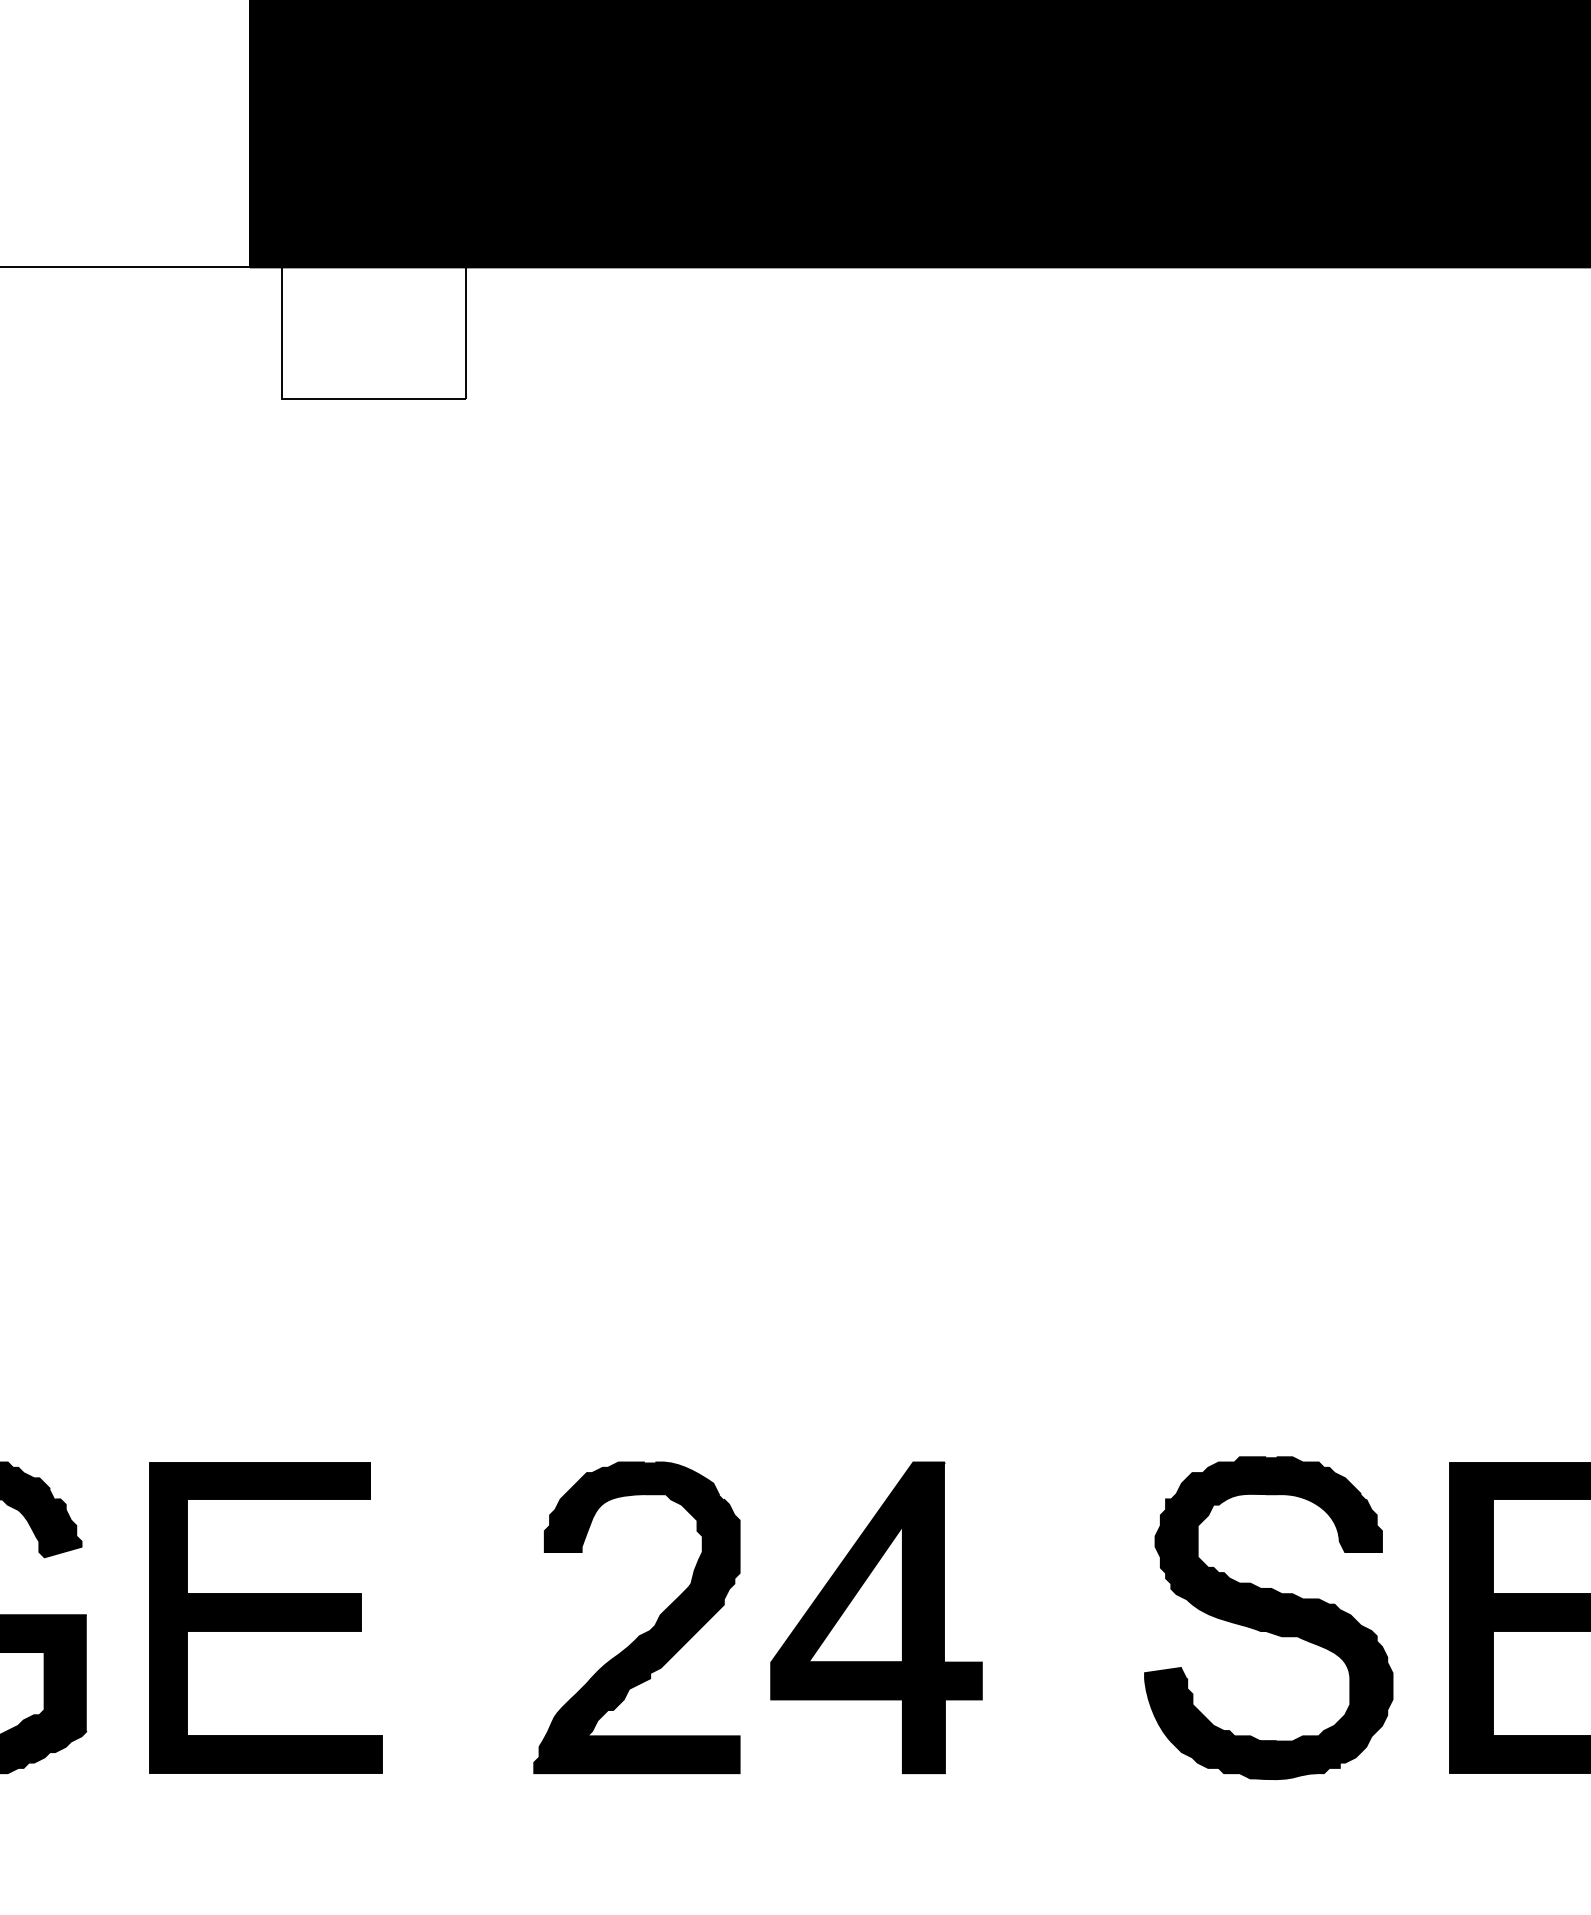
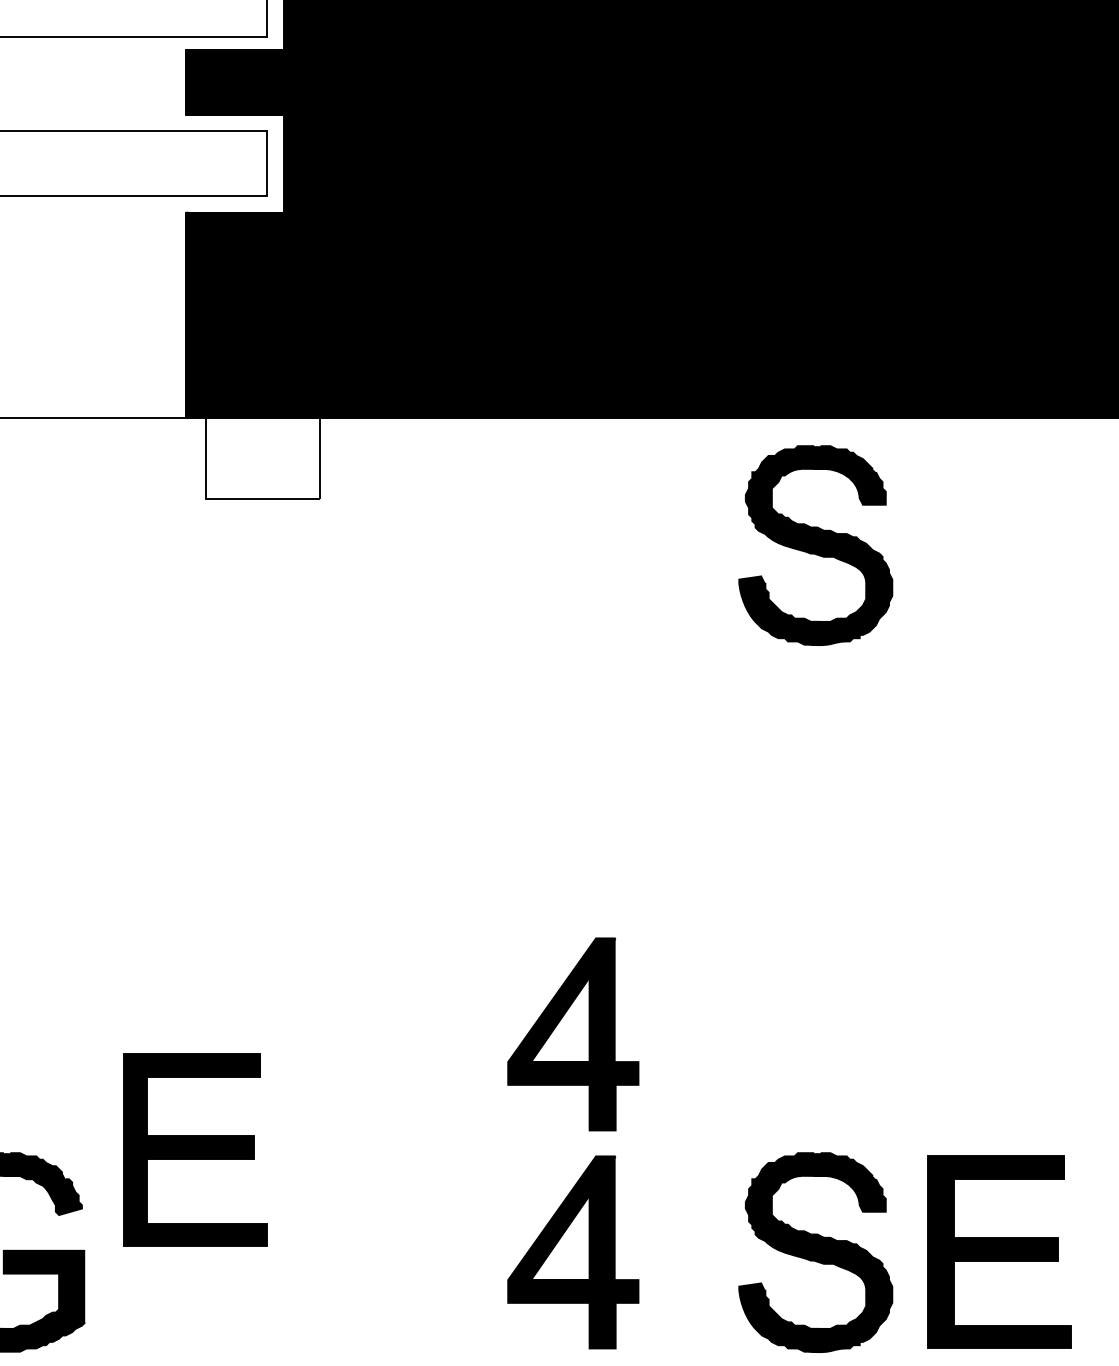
part: (1268, 474) -> (815, 545), added
part: (876, 1265) -> (573, 1034), added
part: (265, 1616) -> (195, 1149), moved
part: (643, 1632) -> (429, 1261), removed

